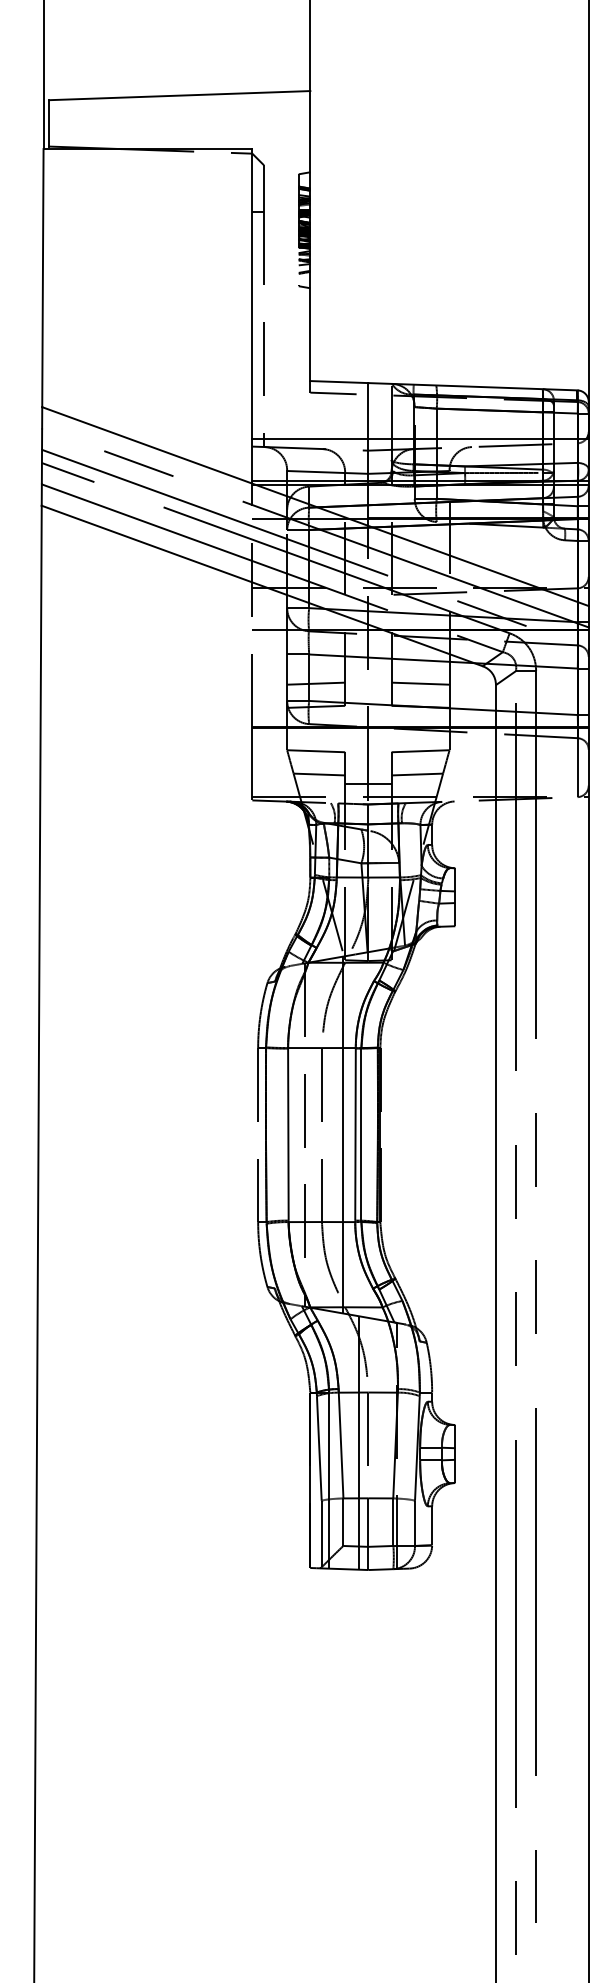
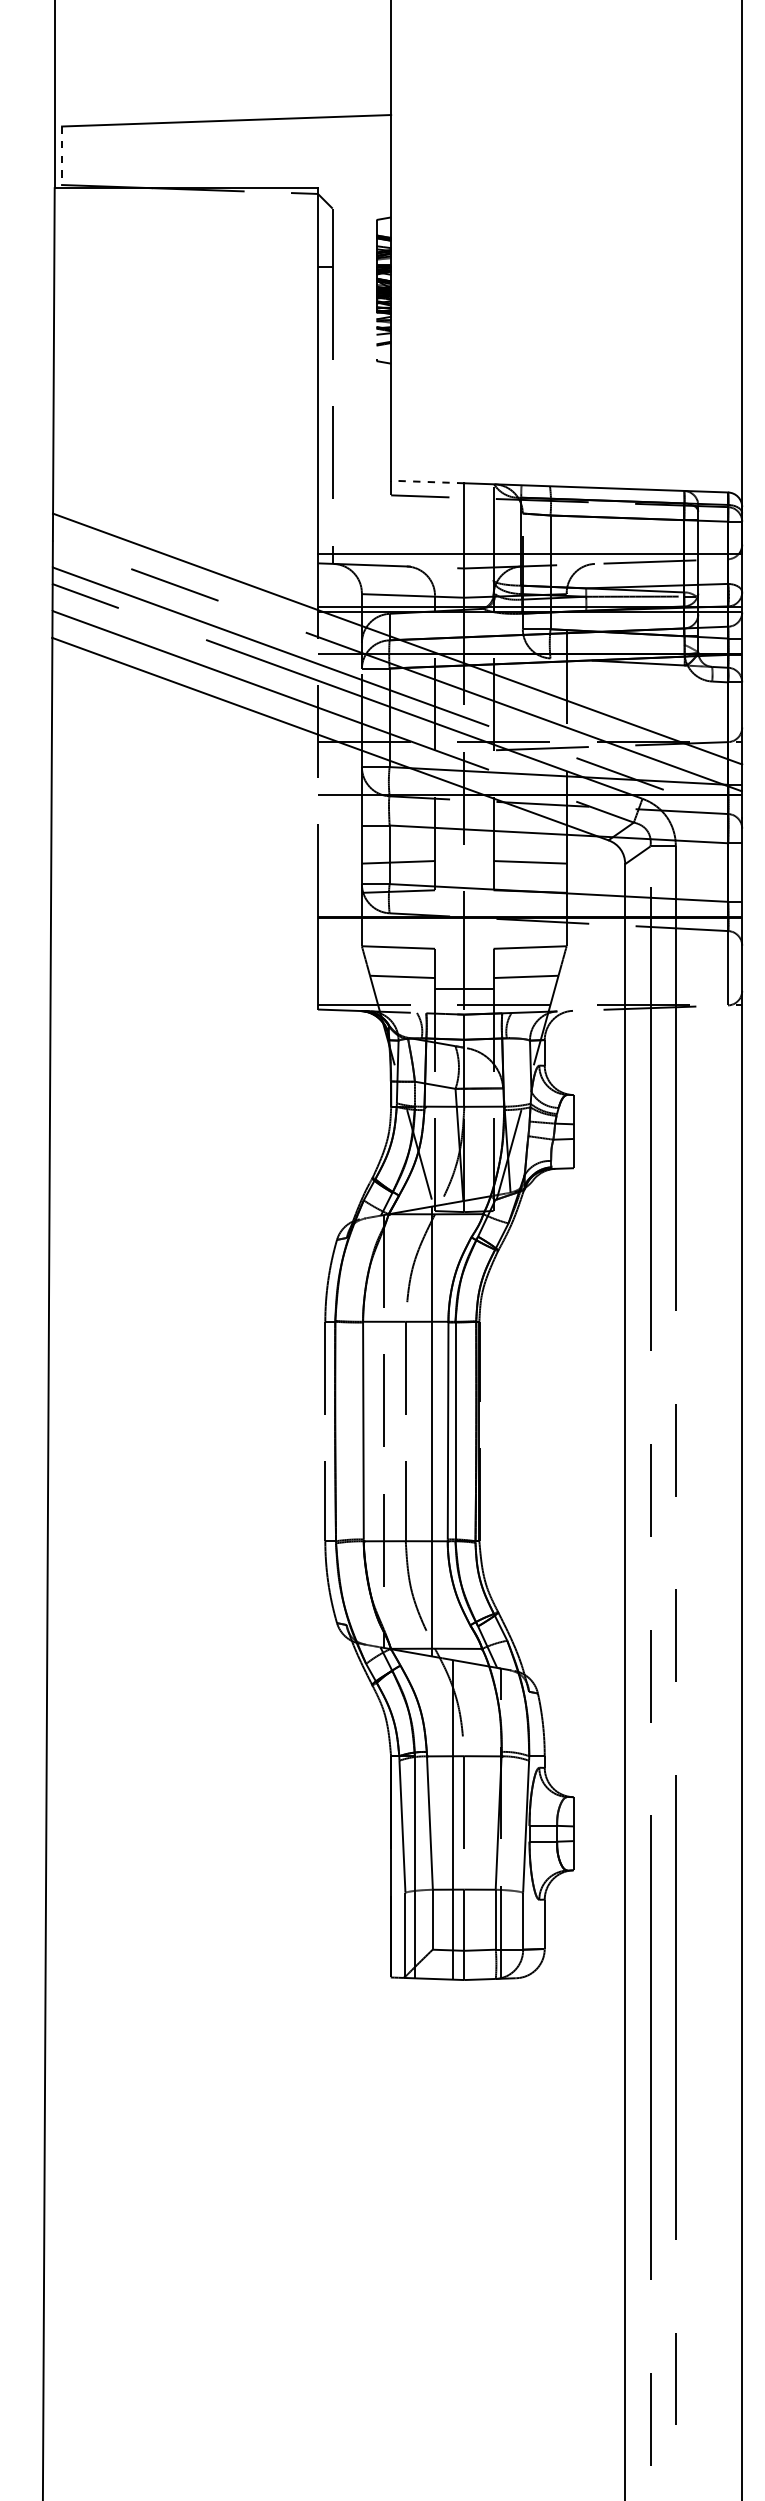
line: (49, 123) -> (62, 156), solid -> dashed
line: (339, 382) -> (427, 482), solid -> dashed

